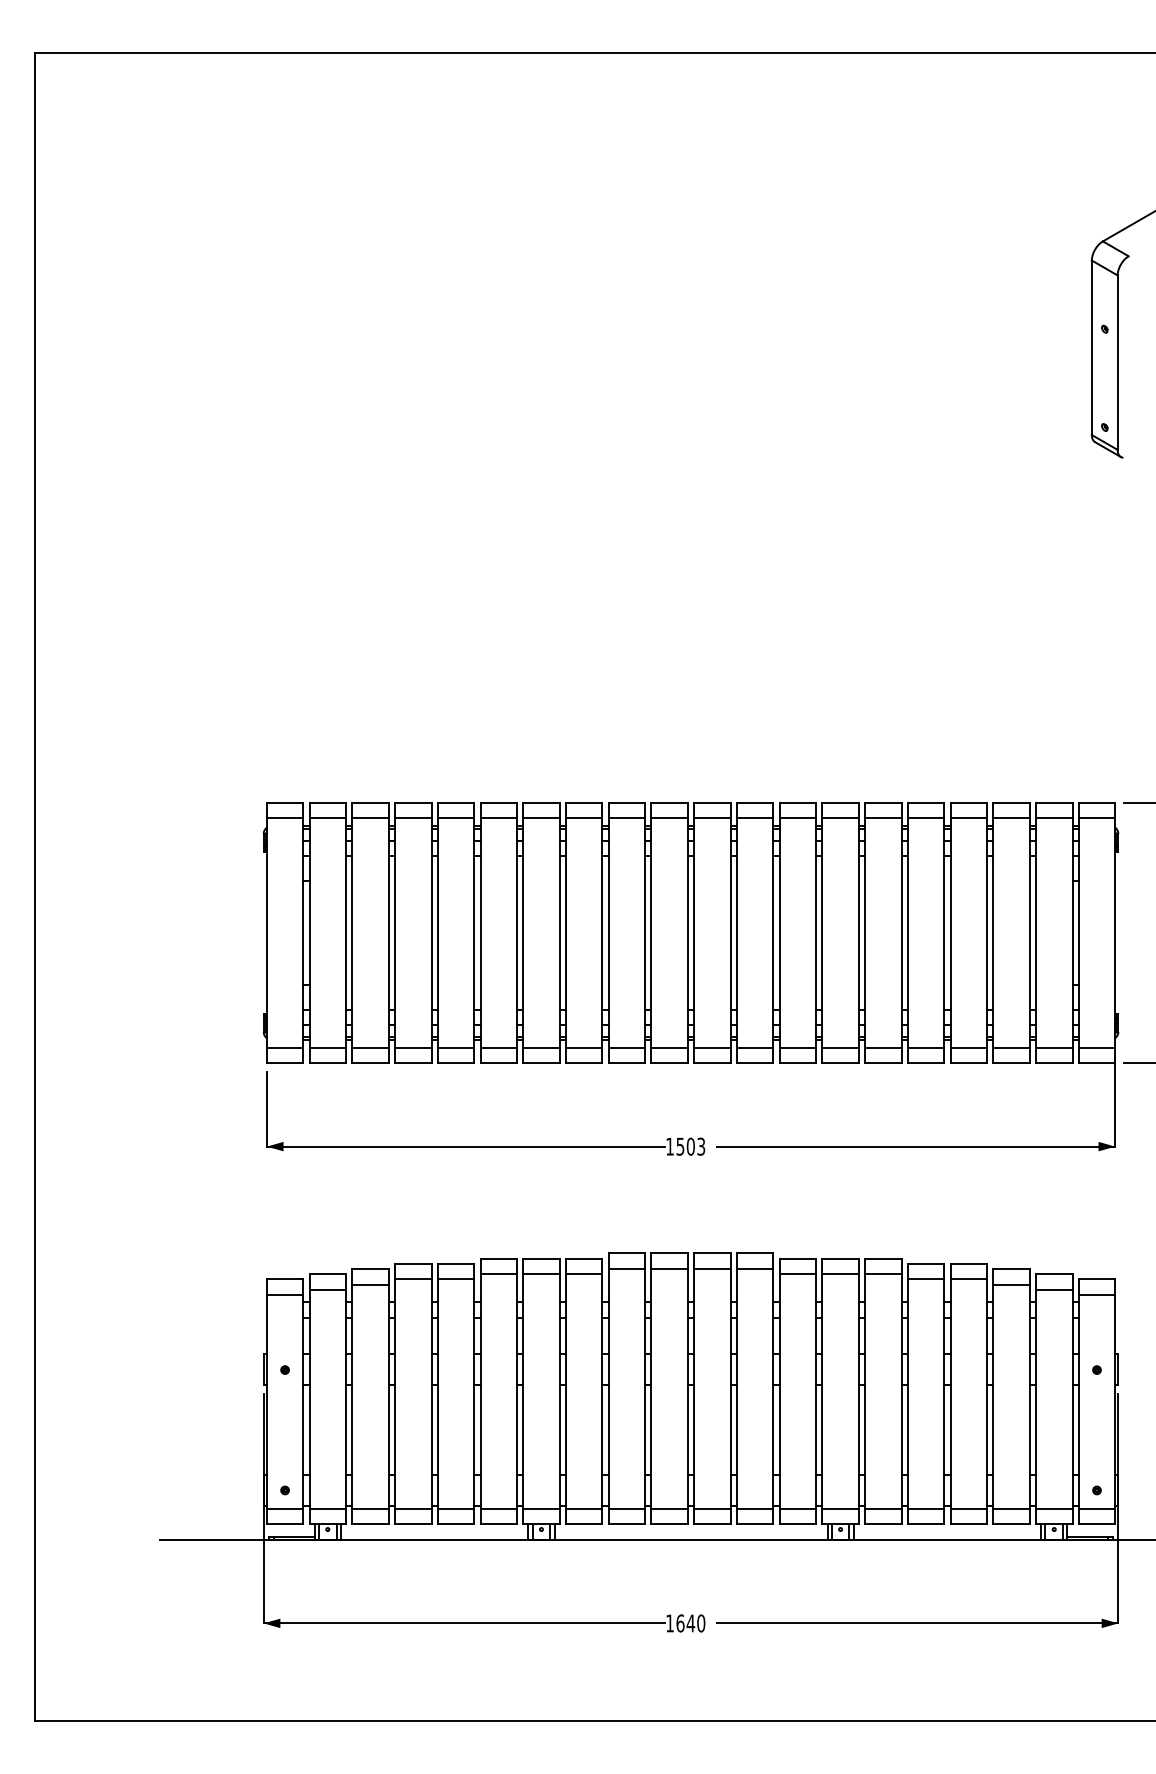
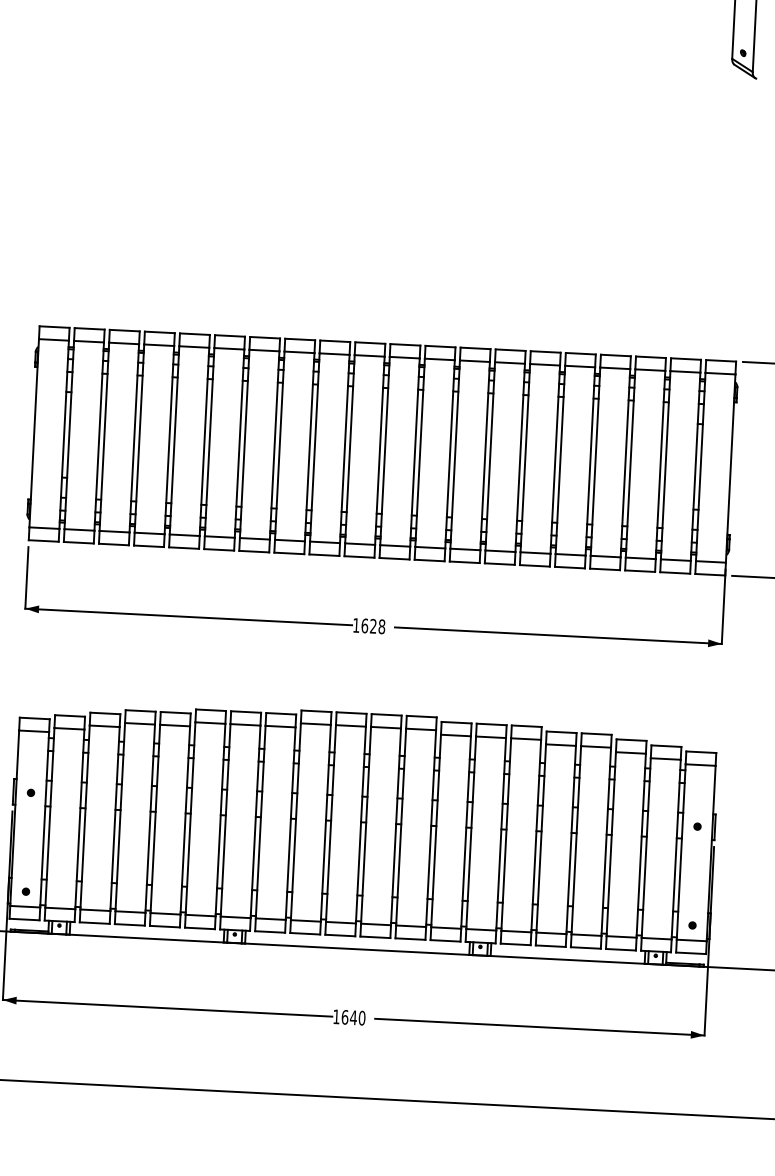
text: (690, 1146) -> (373, 626), 1503 -> 1628

